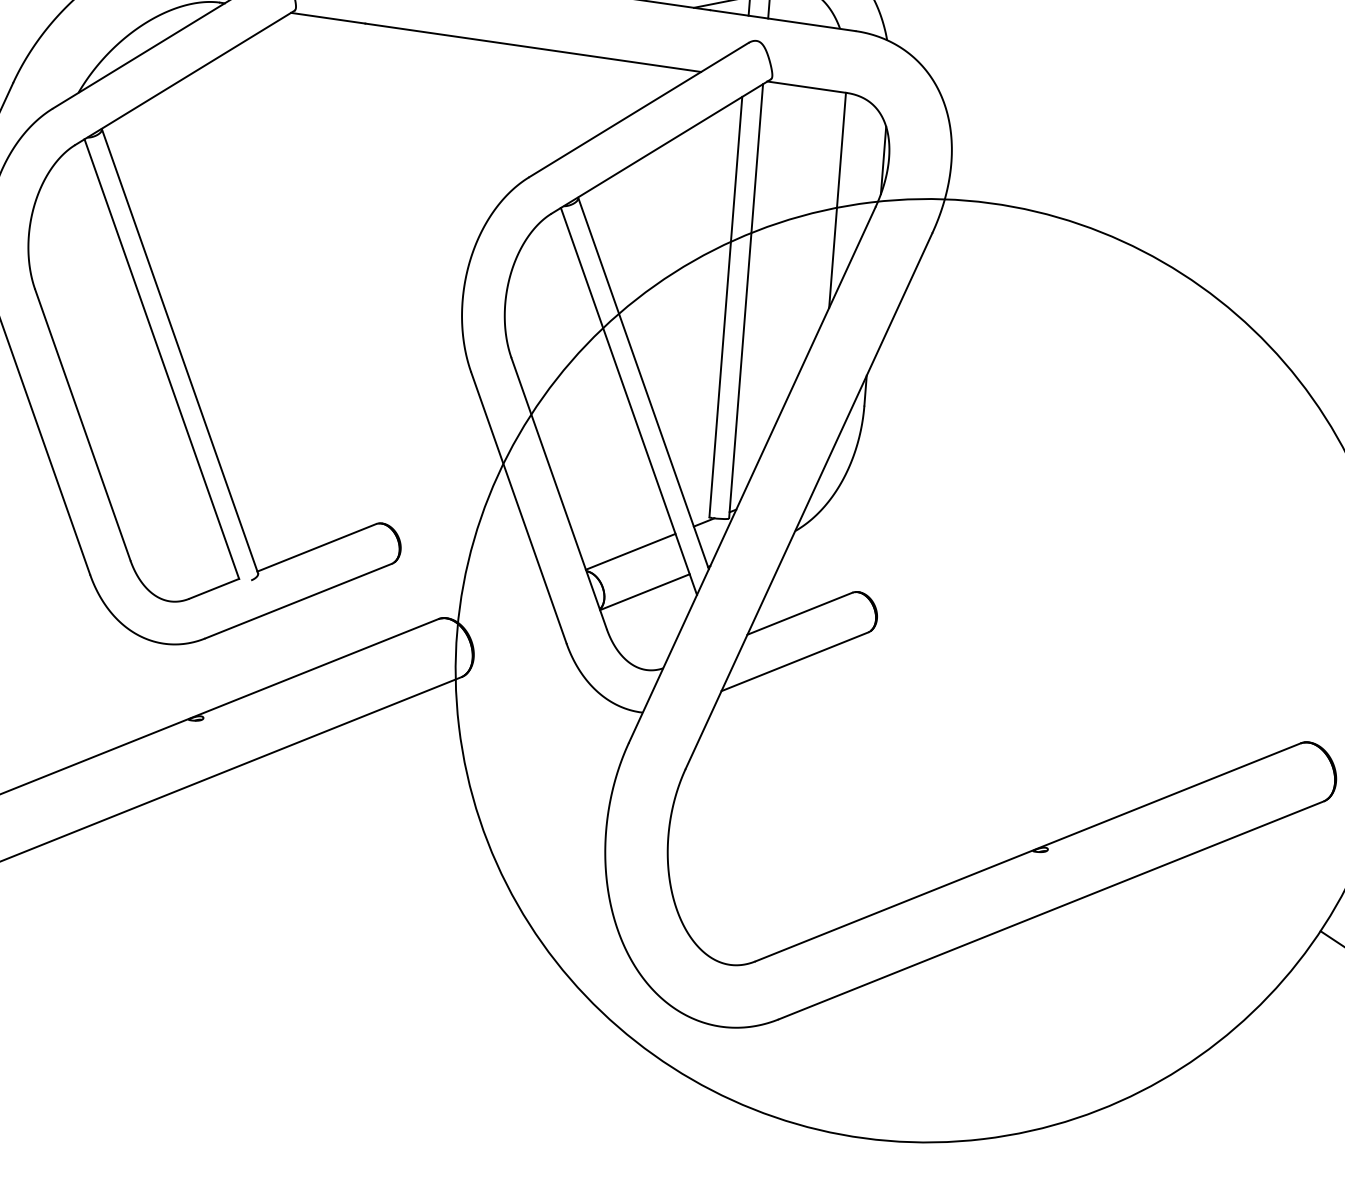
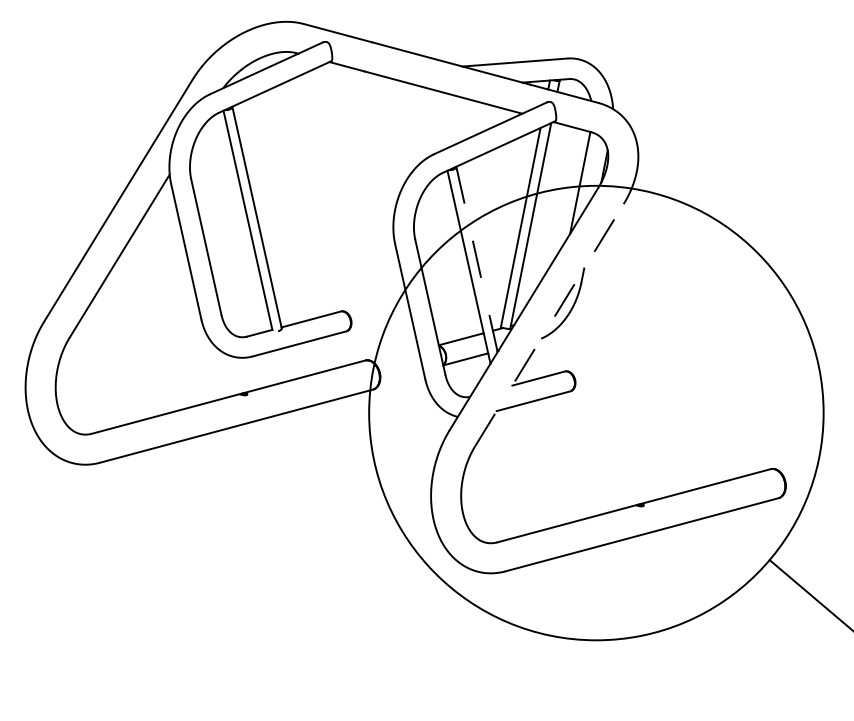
line: (644, 383) -> (477, 259), solid -> dashed
line: (808, 499) -> (549, 324), solid -> dashed

